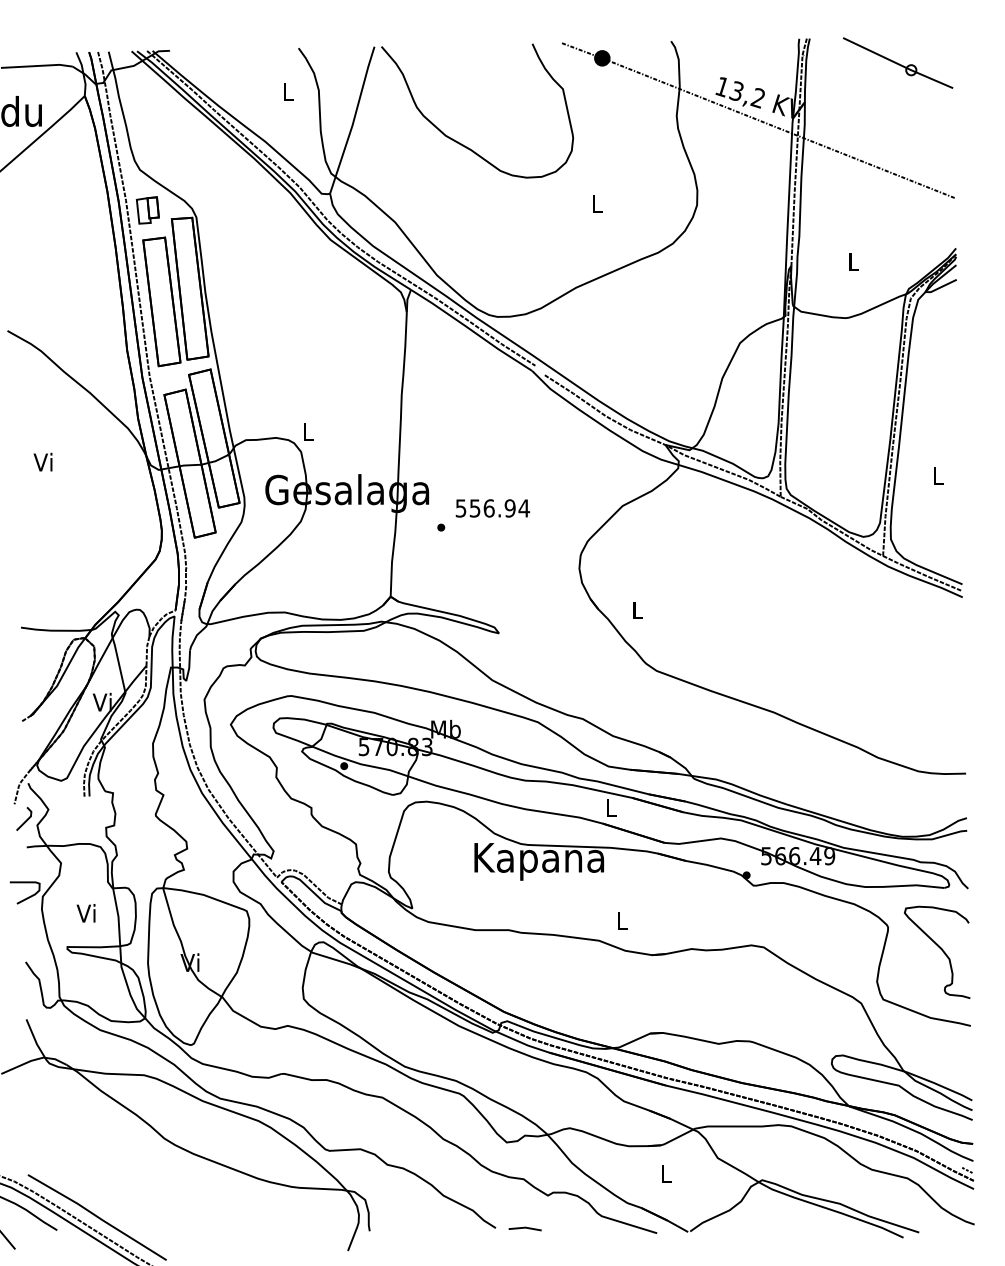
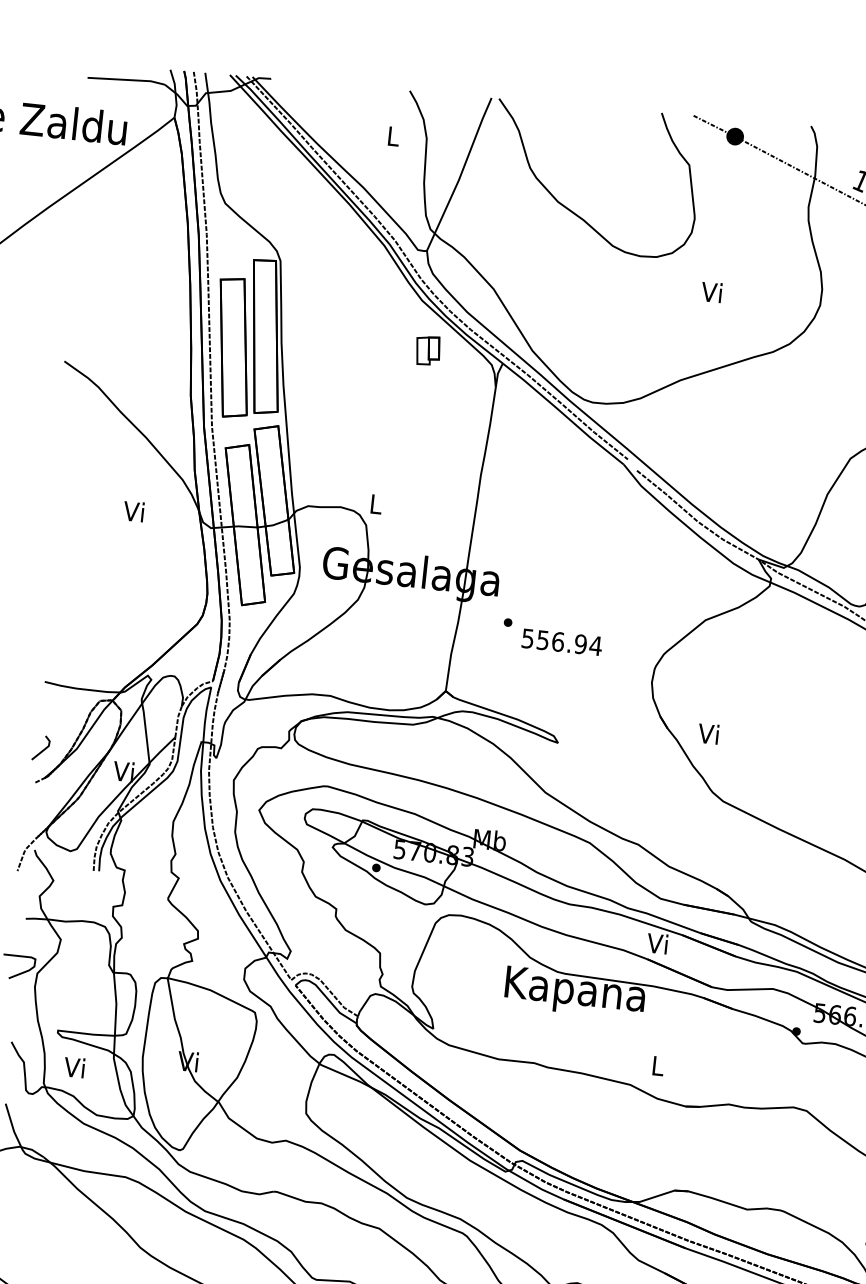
text: (595, 203) -> (711, 291), L -> Vi
part: (147, 210) -> (427, 350), moved
text: (42, 461) -> (133, 510), moved
text: (492, 508) -> (561, 642), moved
text: (636, 609) -> (708, 733), L -> Vi
text: (609, 807) -> (656, 942), L -> Vi
line: (26, 819) -> (43, 749), moved
text: (85, 913) -> (73, 1067), moved

